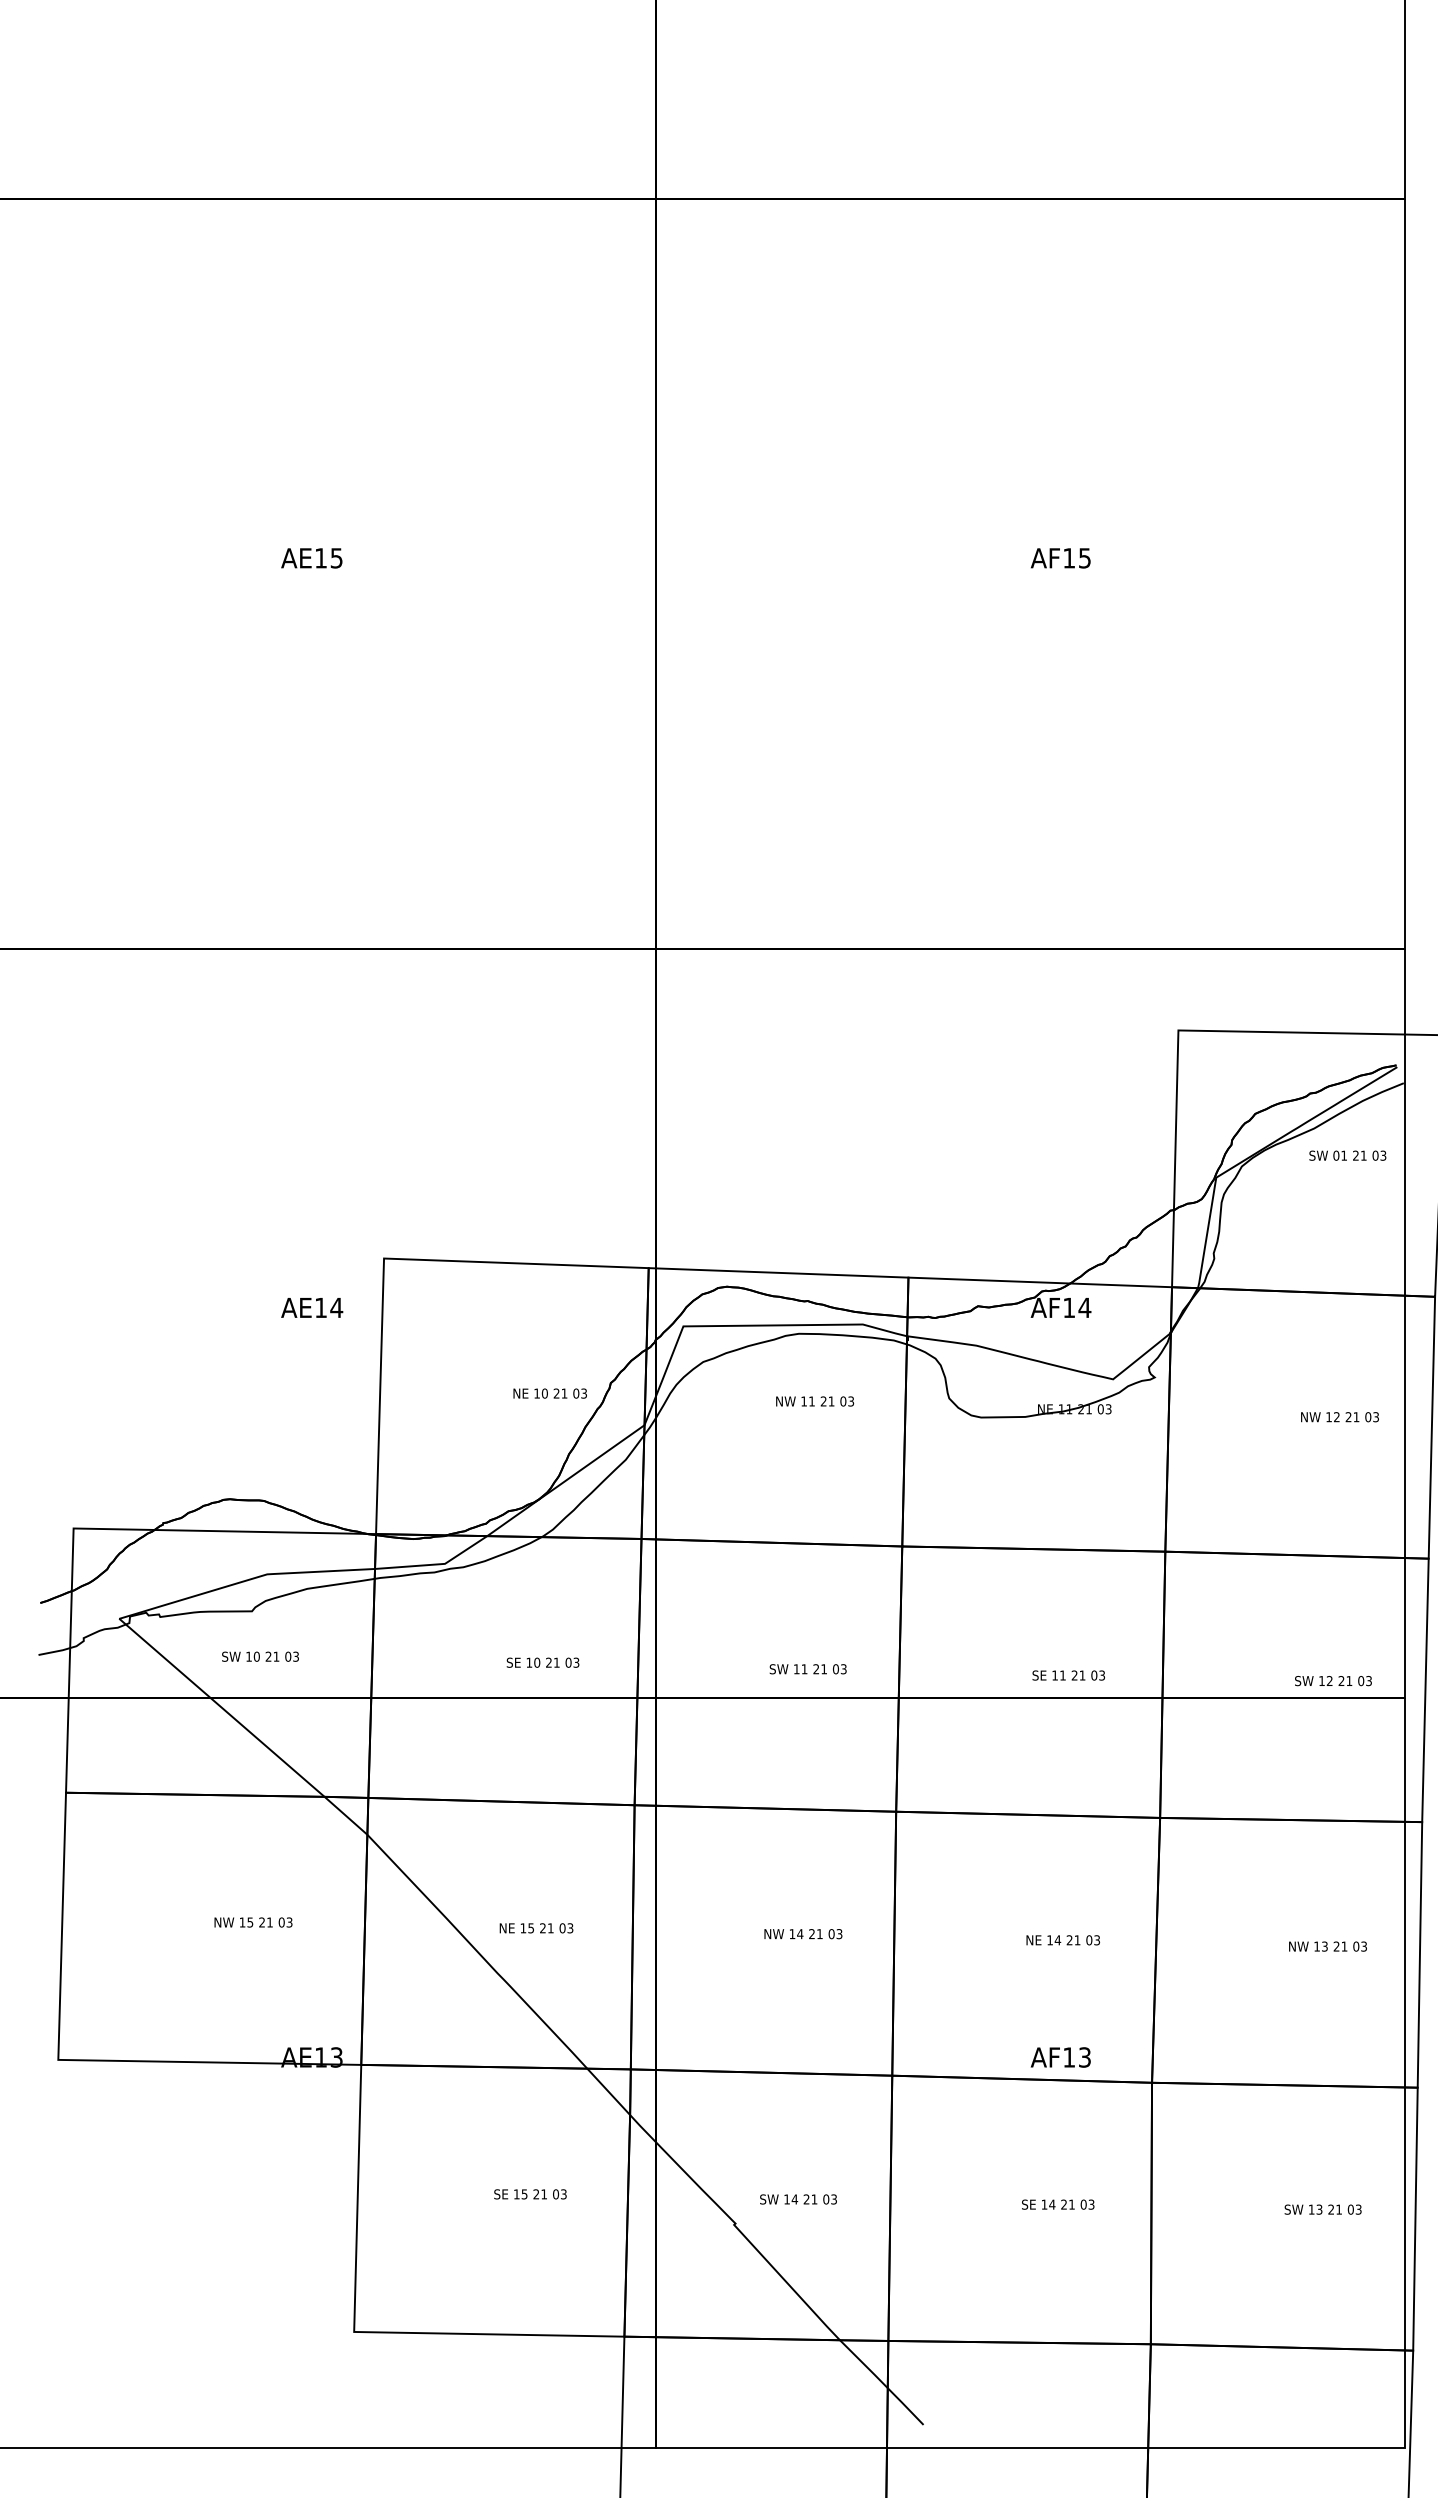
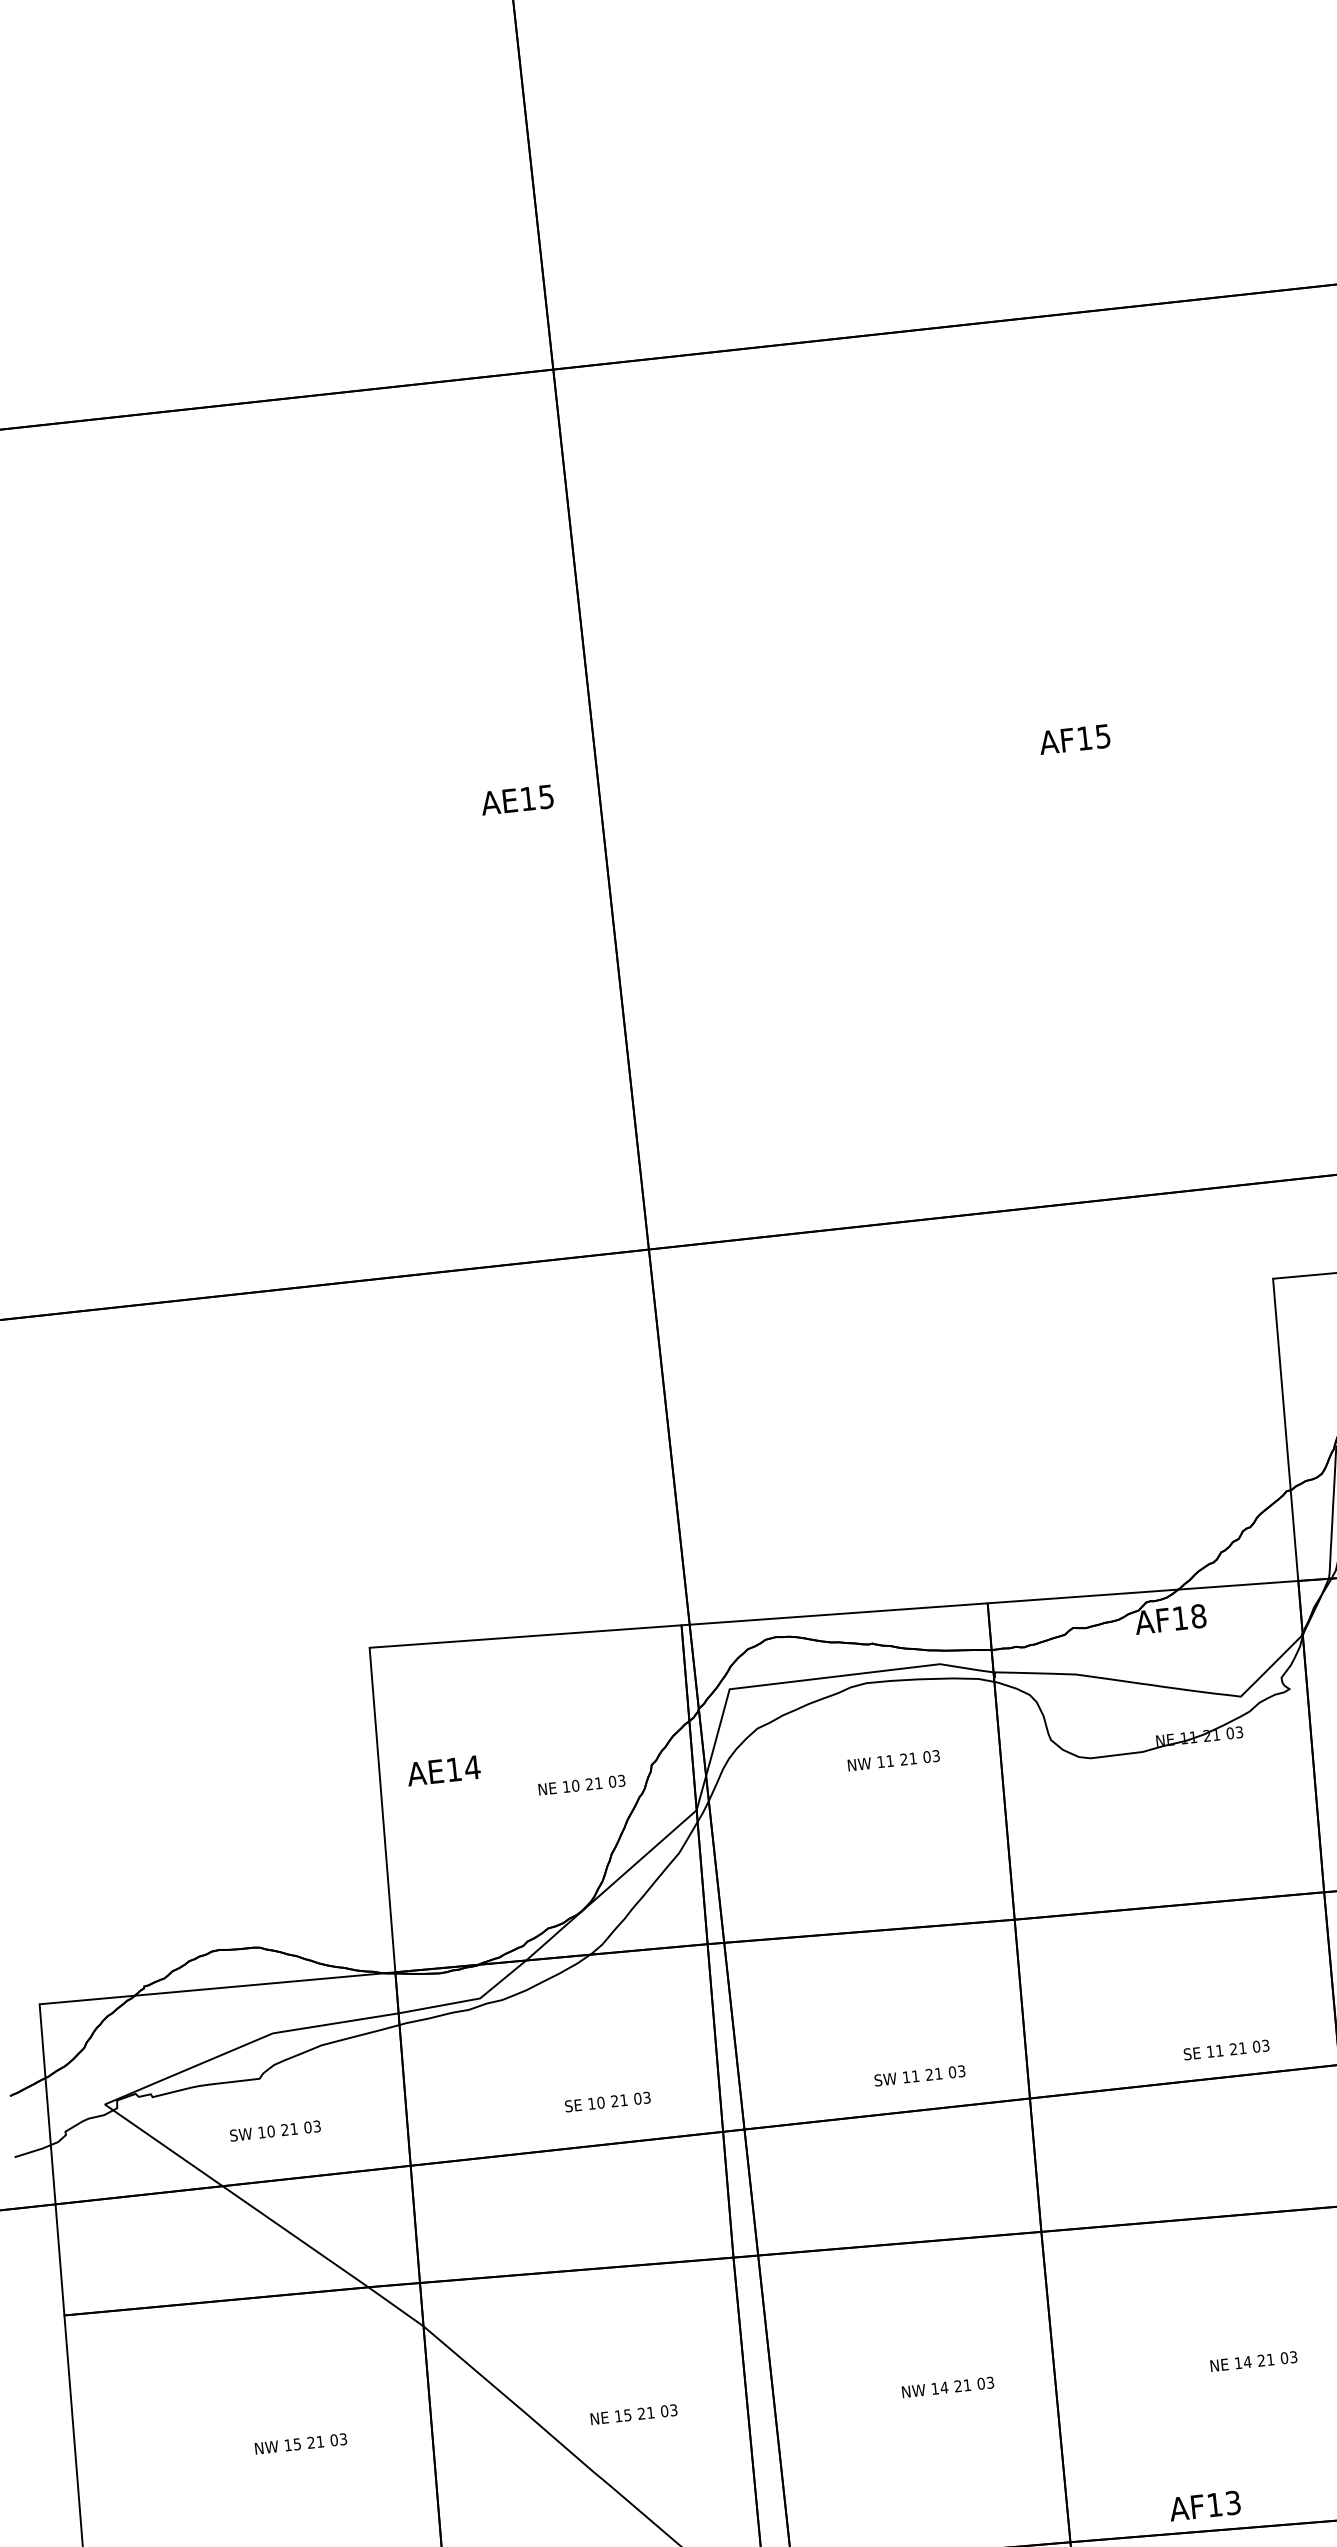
text: (311, 558) -> (516, 800), moved
text: (312, 1307) -> (444, 1770), moved
text: (1084, 1307) -> (1198, 1615), AF14 -> AF18
text: (1060, 2057) -> (1204, 2506), moved

